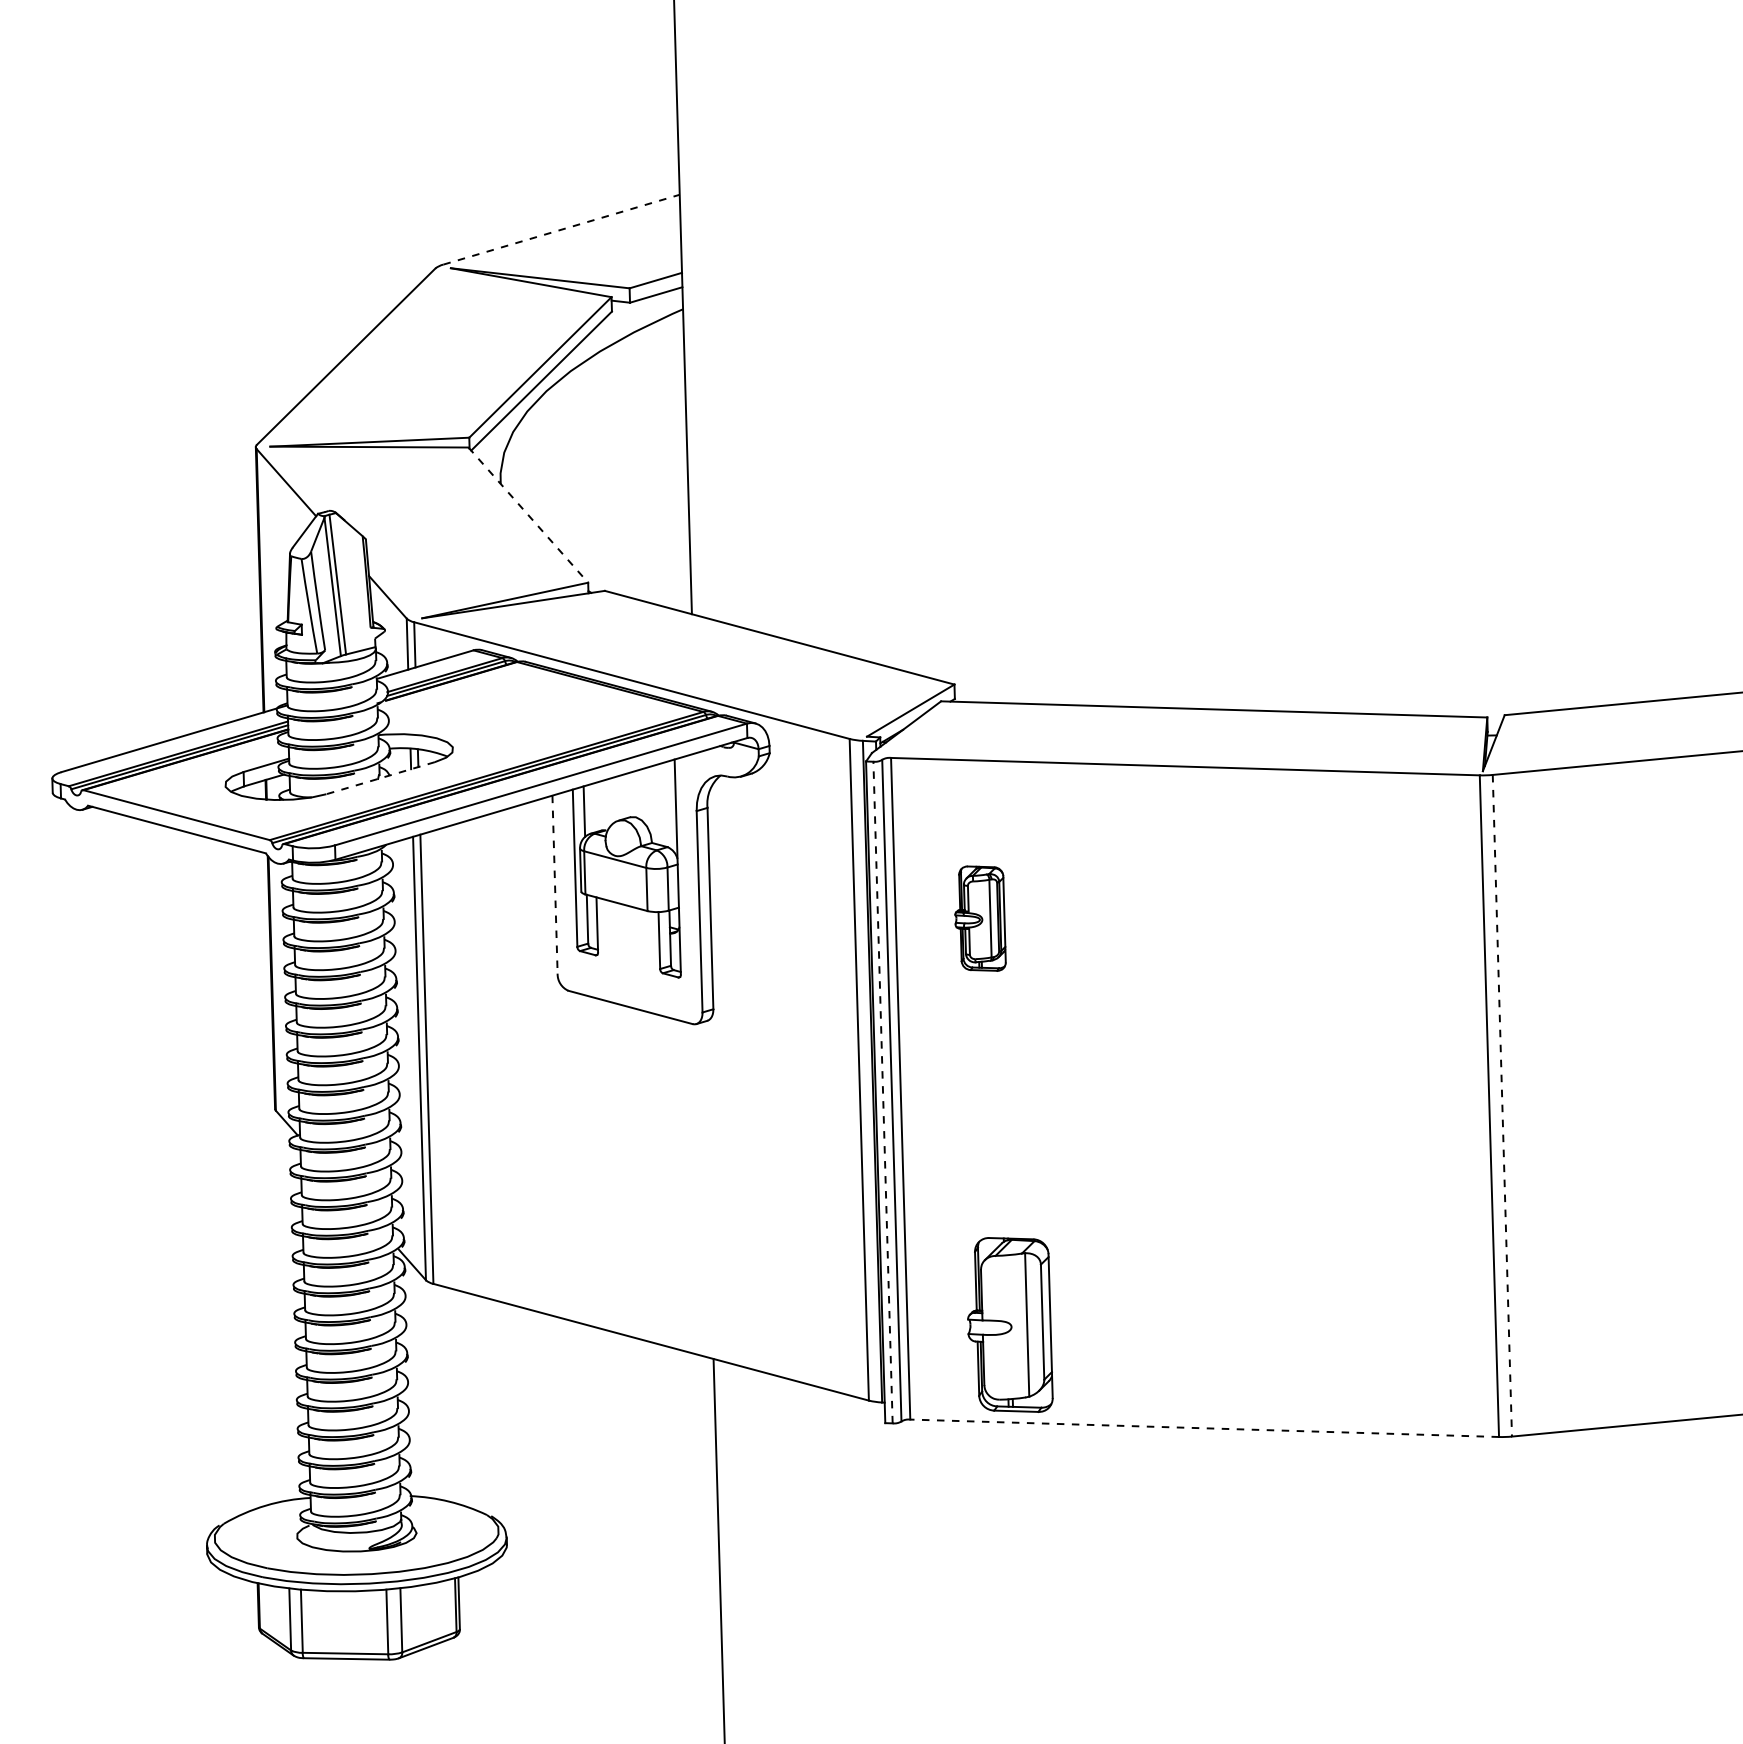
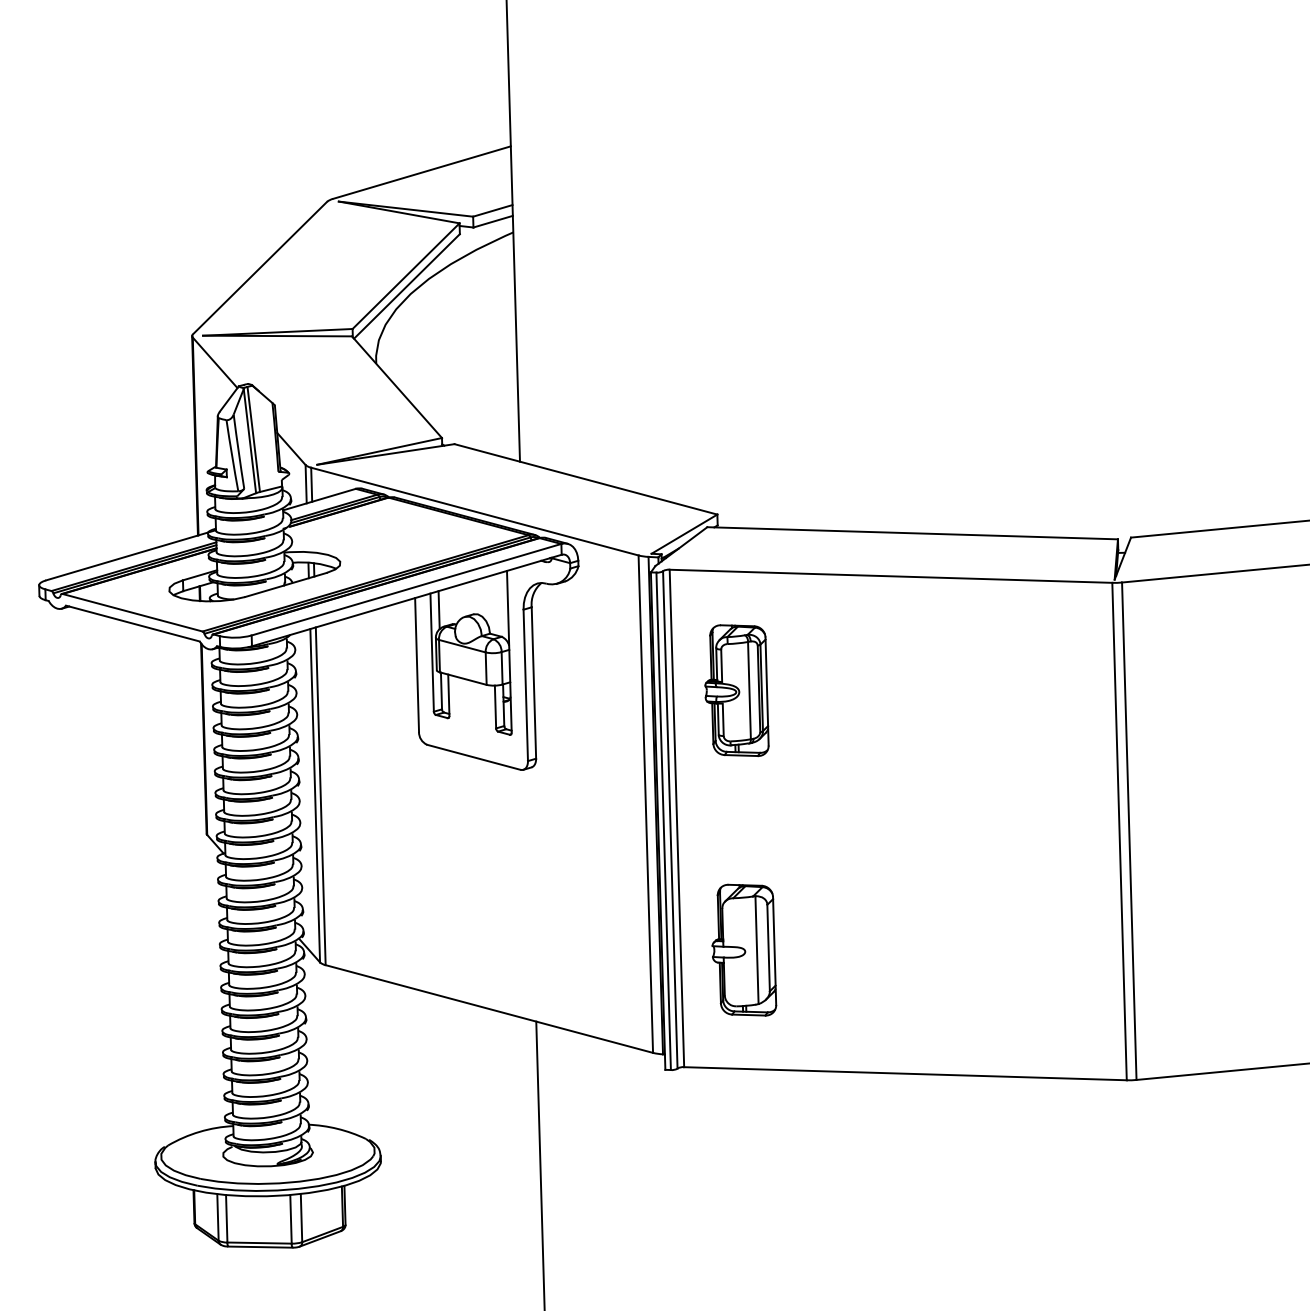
line: (562, 229) -> (422, 172), dashed -> solid
line: (528, 515) -> (397, 387), dashed -> solid
line: (380, 778) -> (285, 585), dashed -> solid
line: (555, 885) -> (417, 665), dashed -> solid
part: (980, 918) -> (736, 690), size x1.67
line: (883, 1092) -> (664, 821), dashed -> solid
line: (1502, 1105) -> (1129, 831), dashed -> solid
part: (1010, 1324) -> (744, 949), moved
line: (1204, 1428) -> (905, 1073), dashed -> solid

